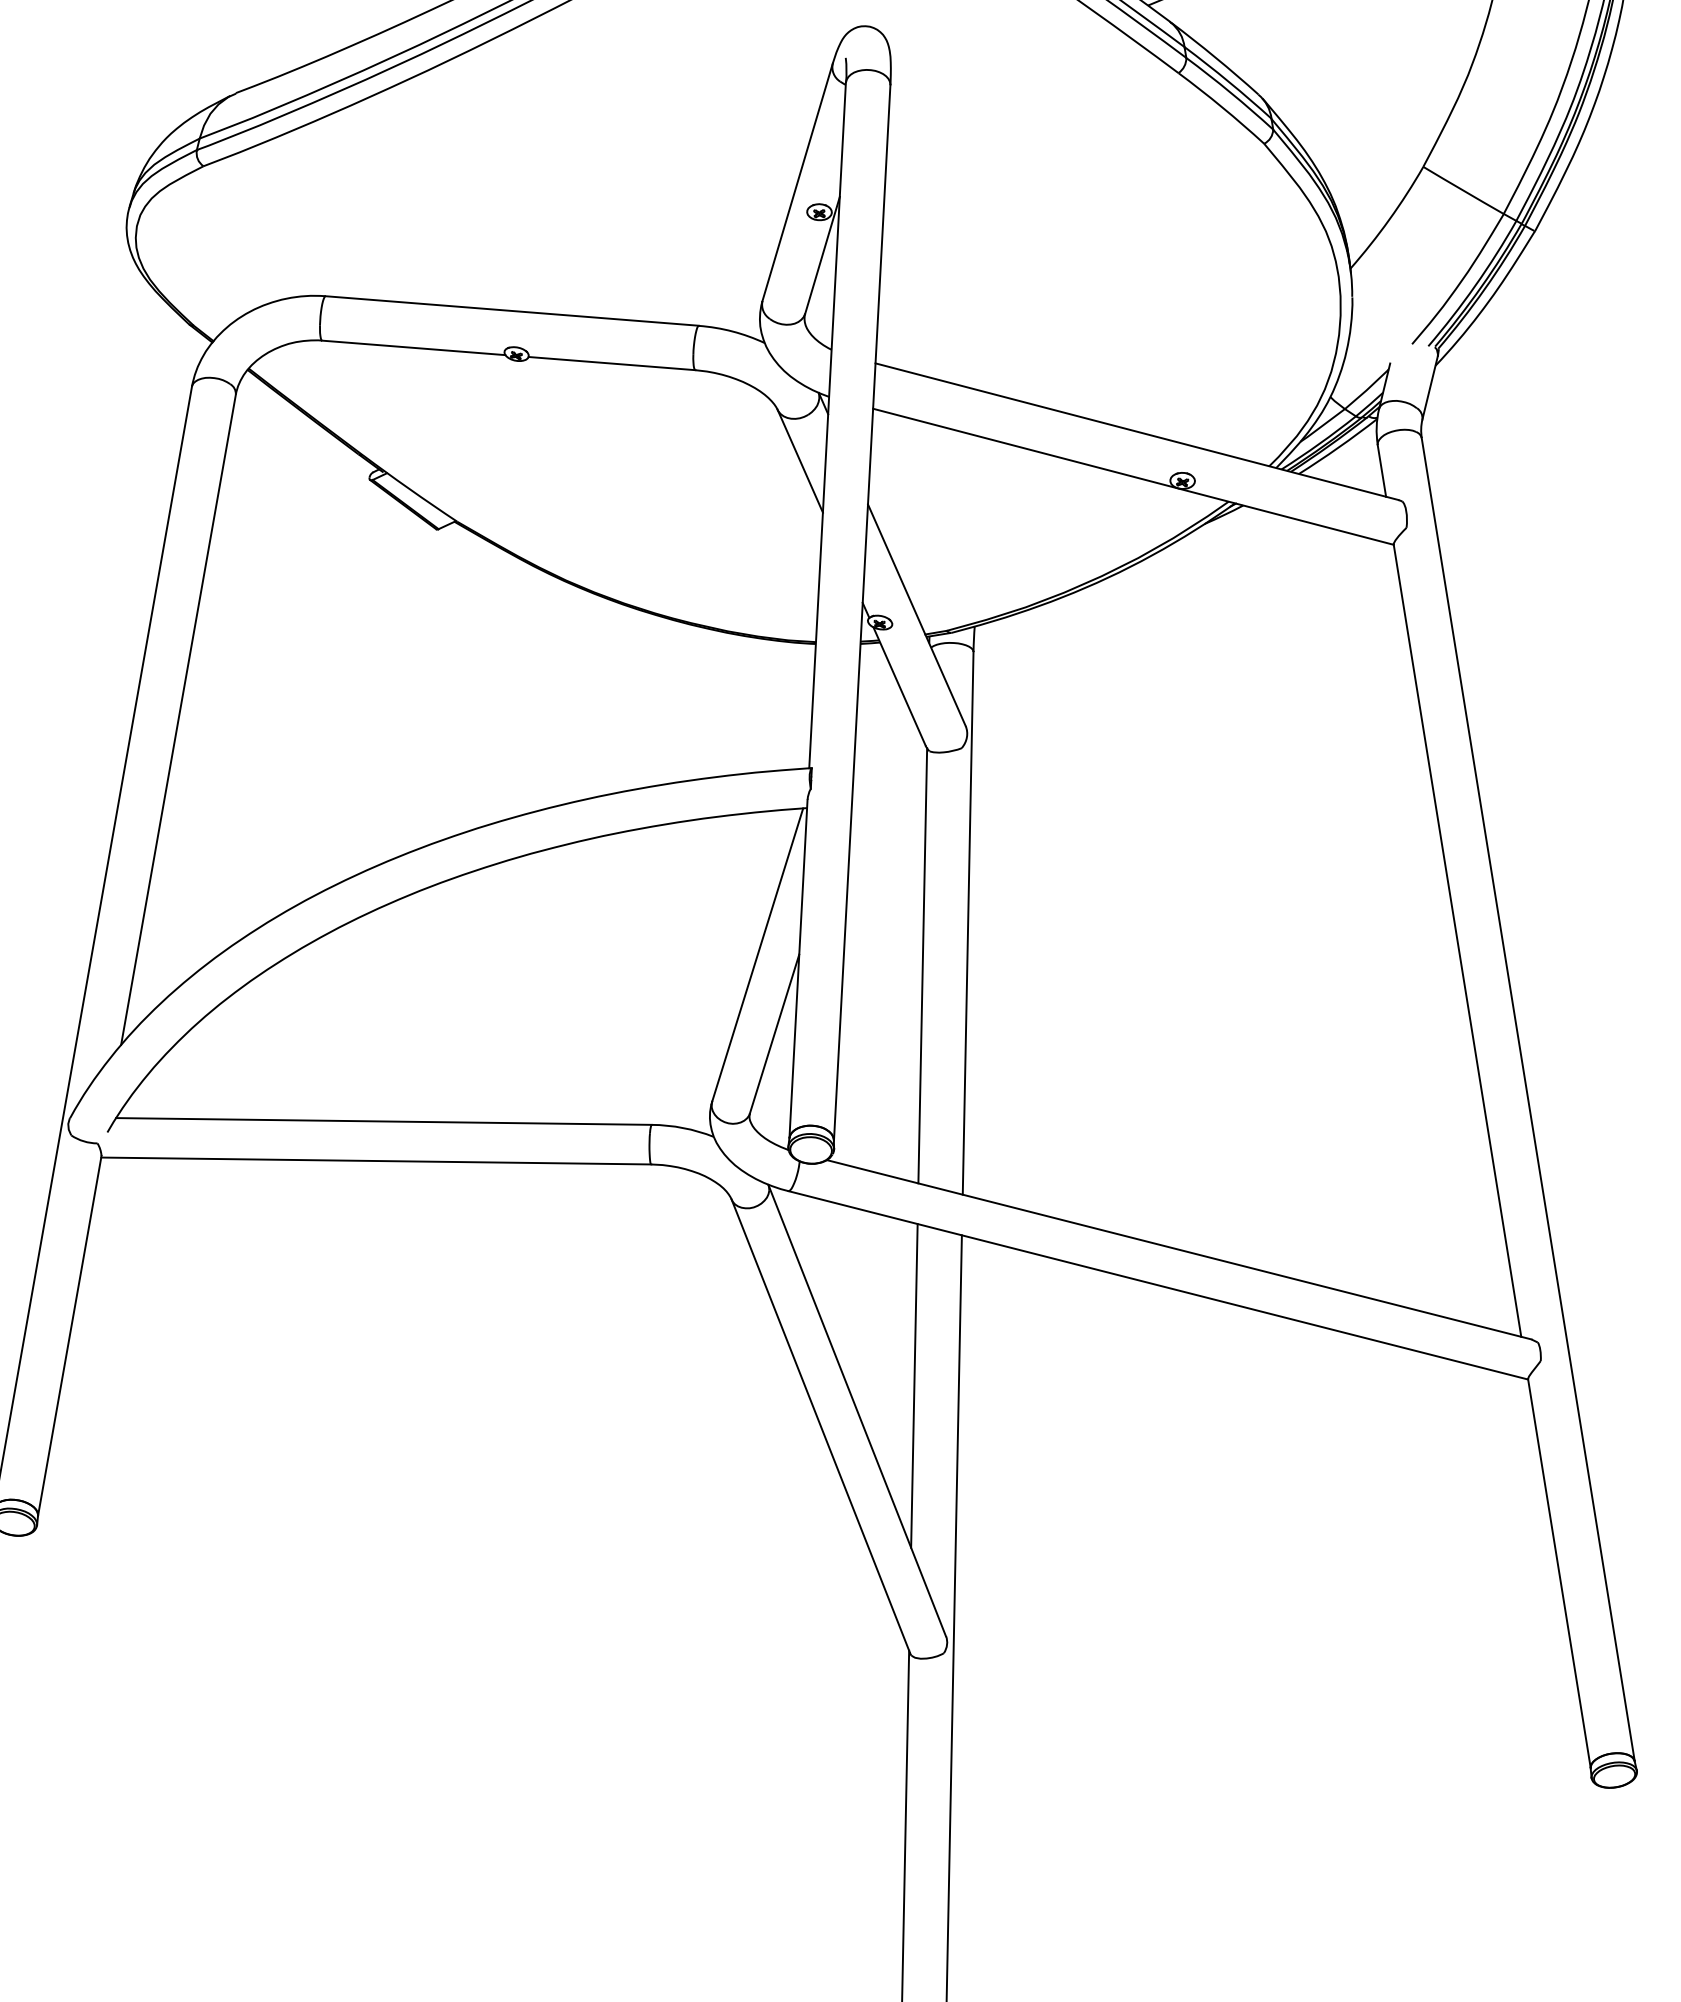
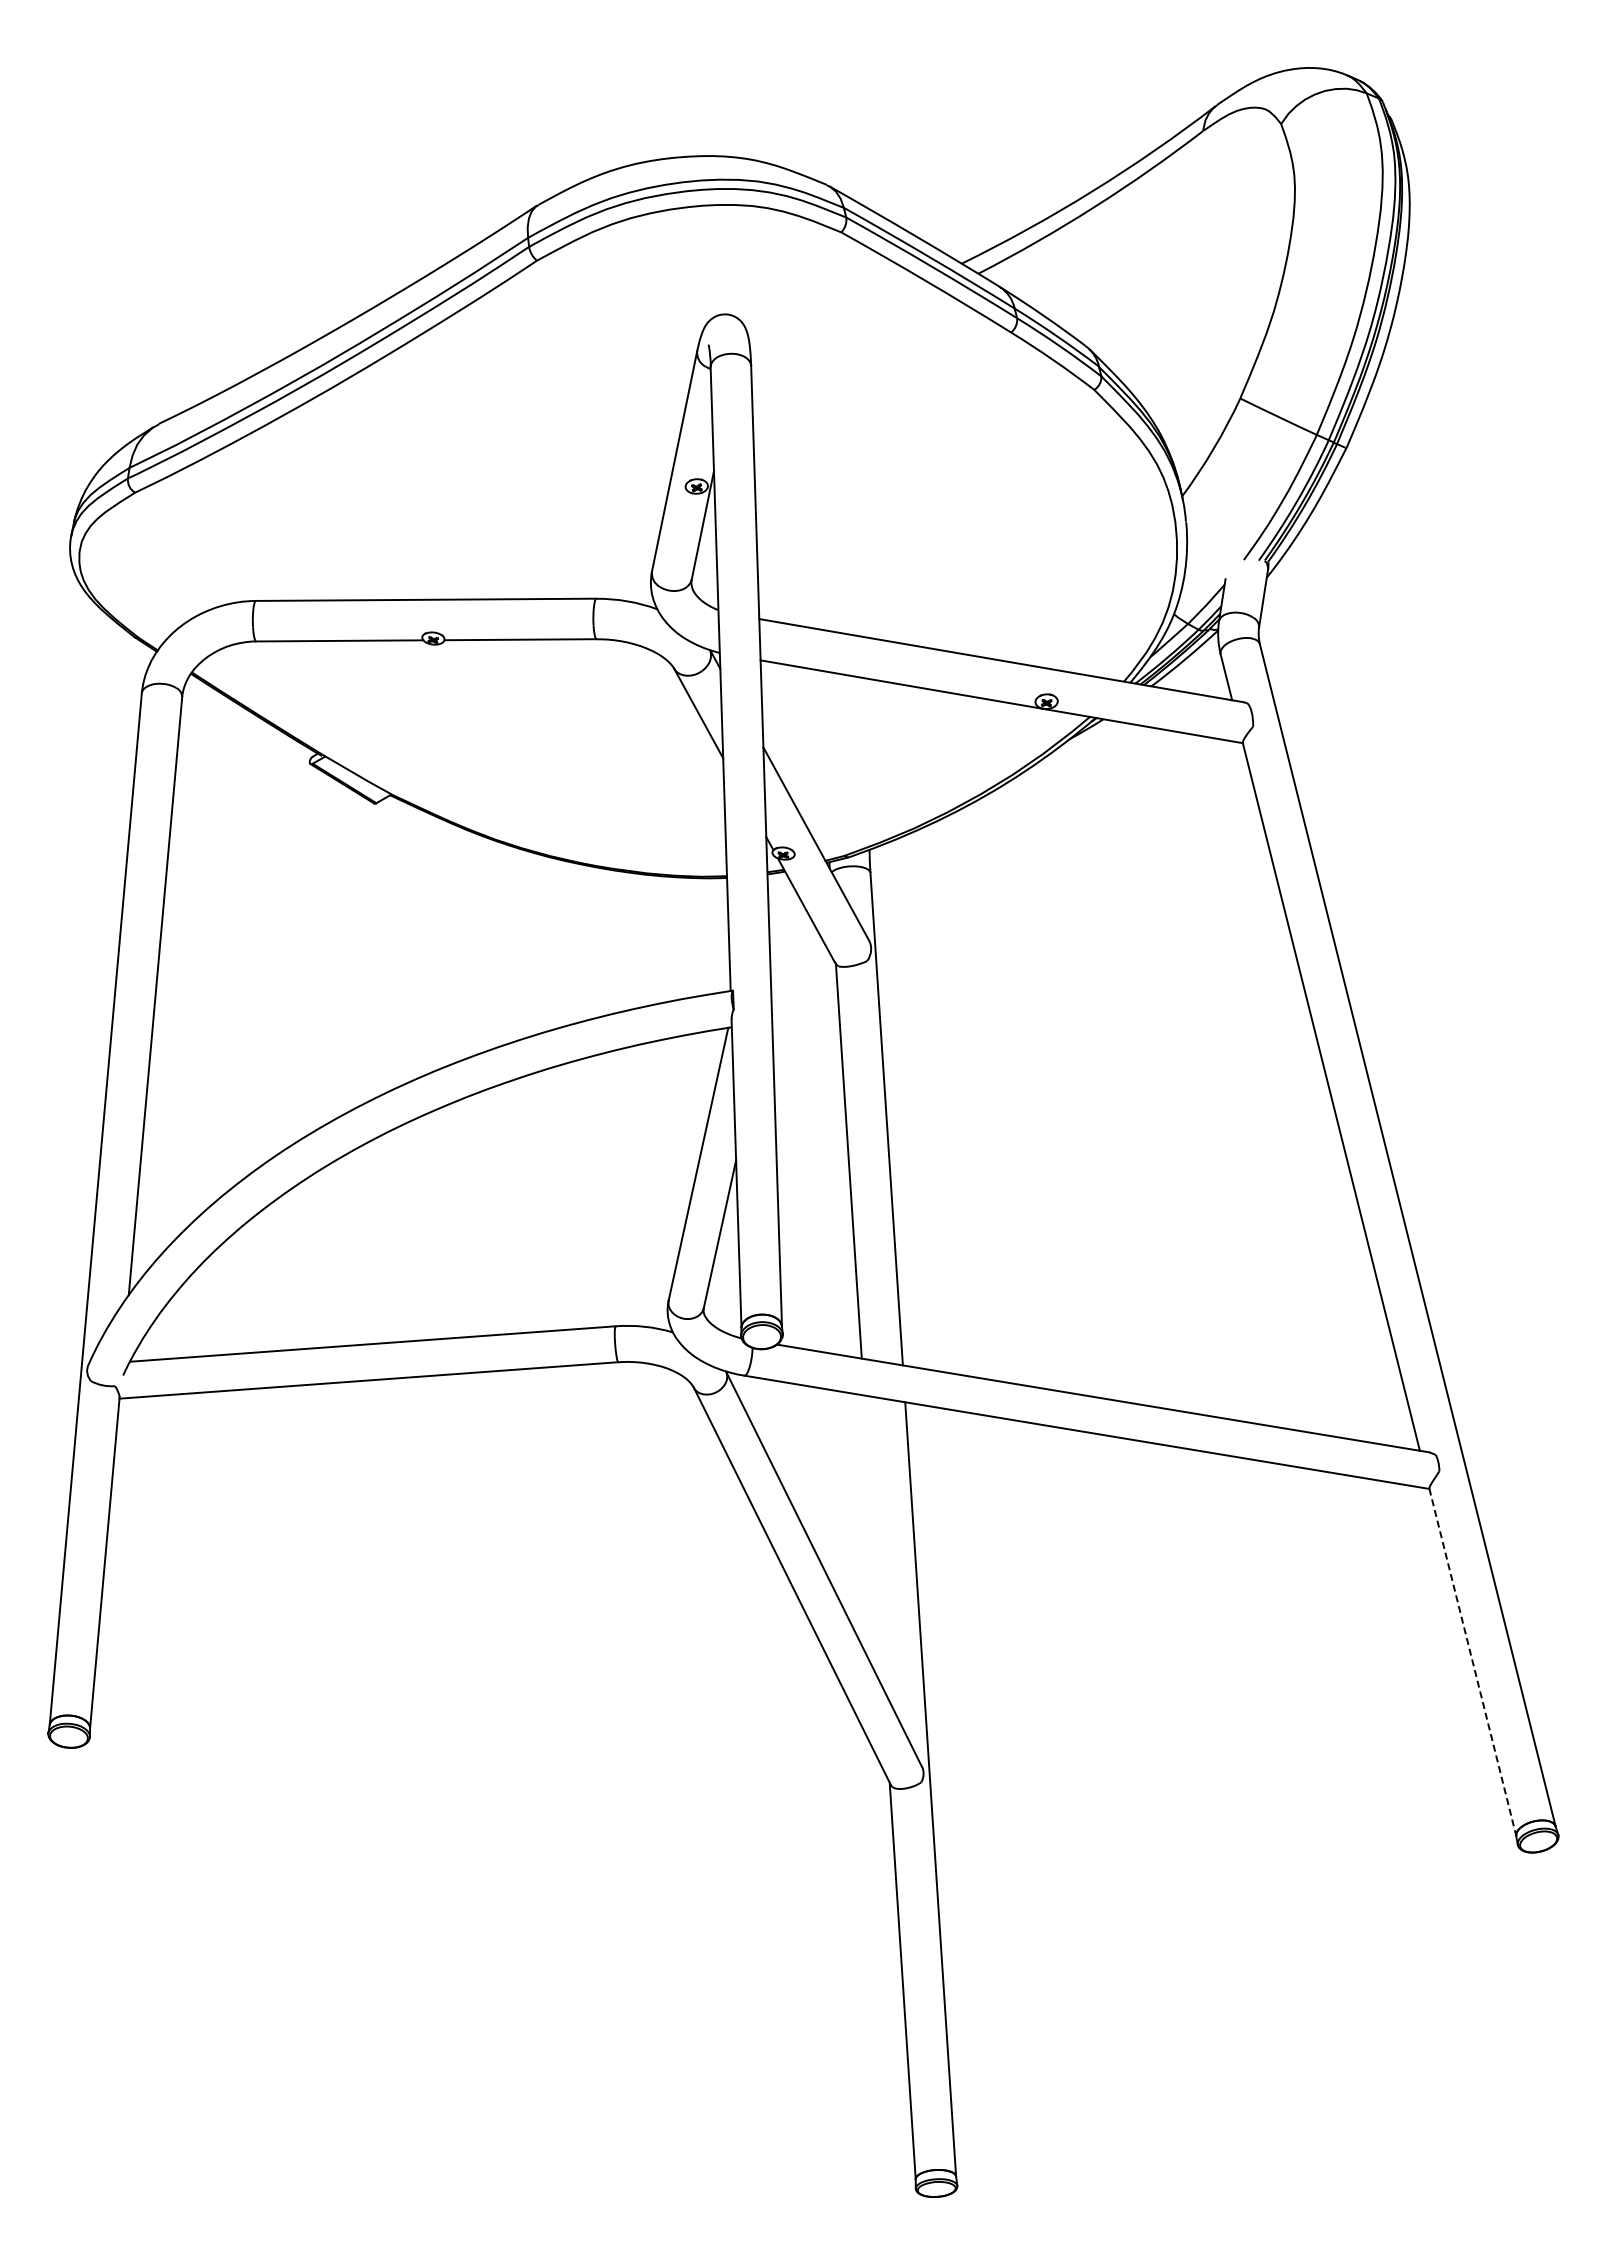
line: (913, 1385) -> (873, 1542), removed
line: (1558, 1574) -> (1472, 1663), solid -> dashed

